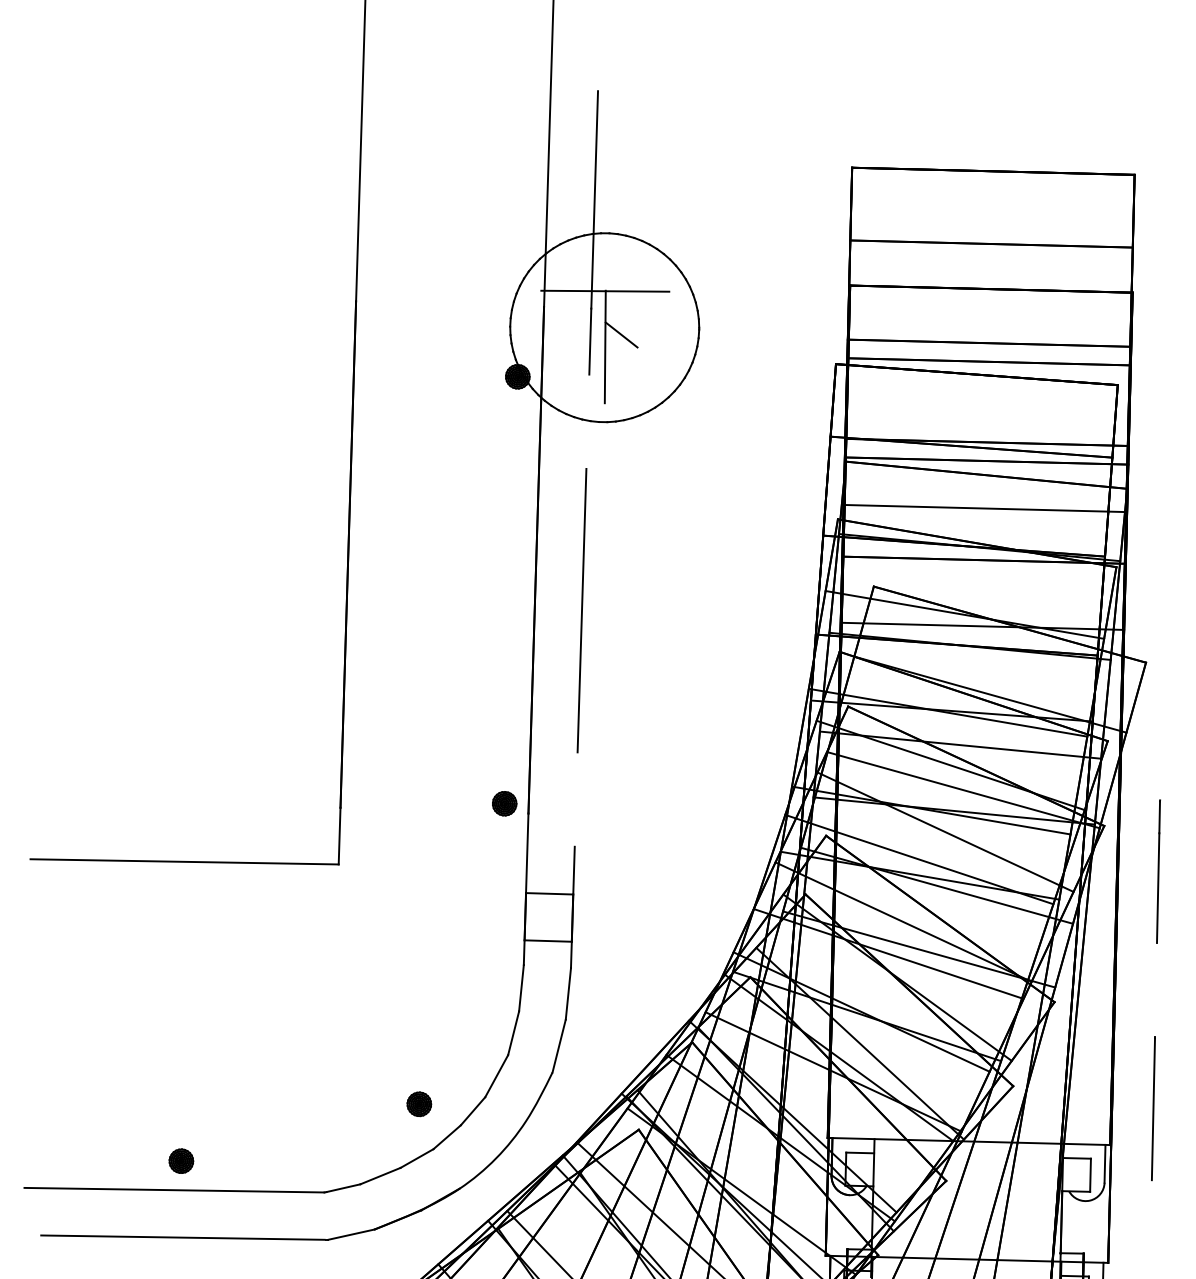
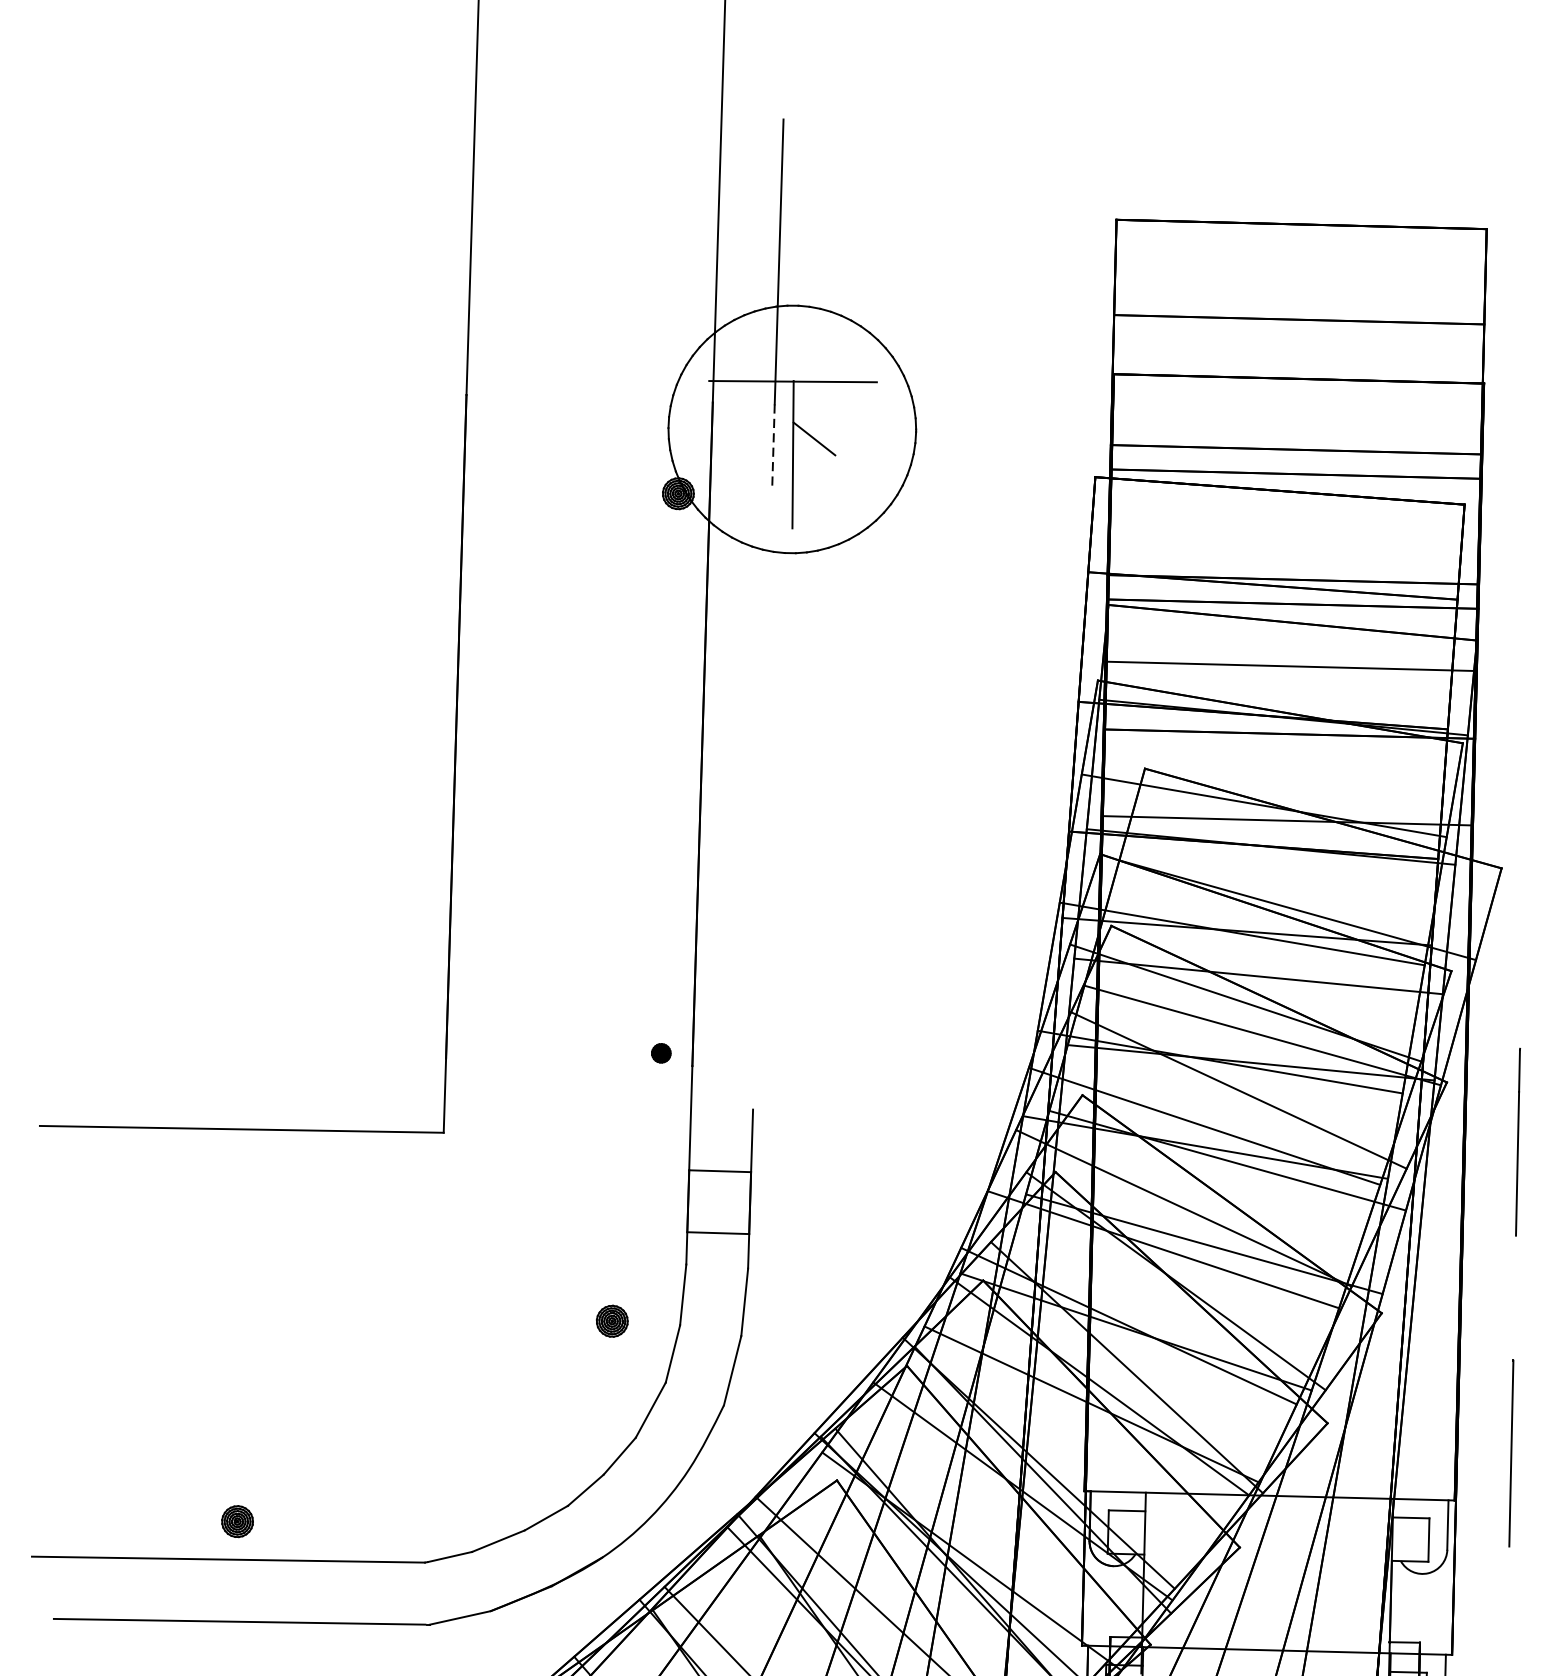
line: (590, 341) -> (773, 447), solid -> dashed
line: (581, 610) -> (761, 799), removed
part: (504, 803) -> (660, 1052), size x0.6
part: (419, 1104) -> (612, 1321), moved

